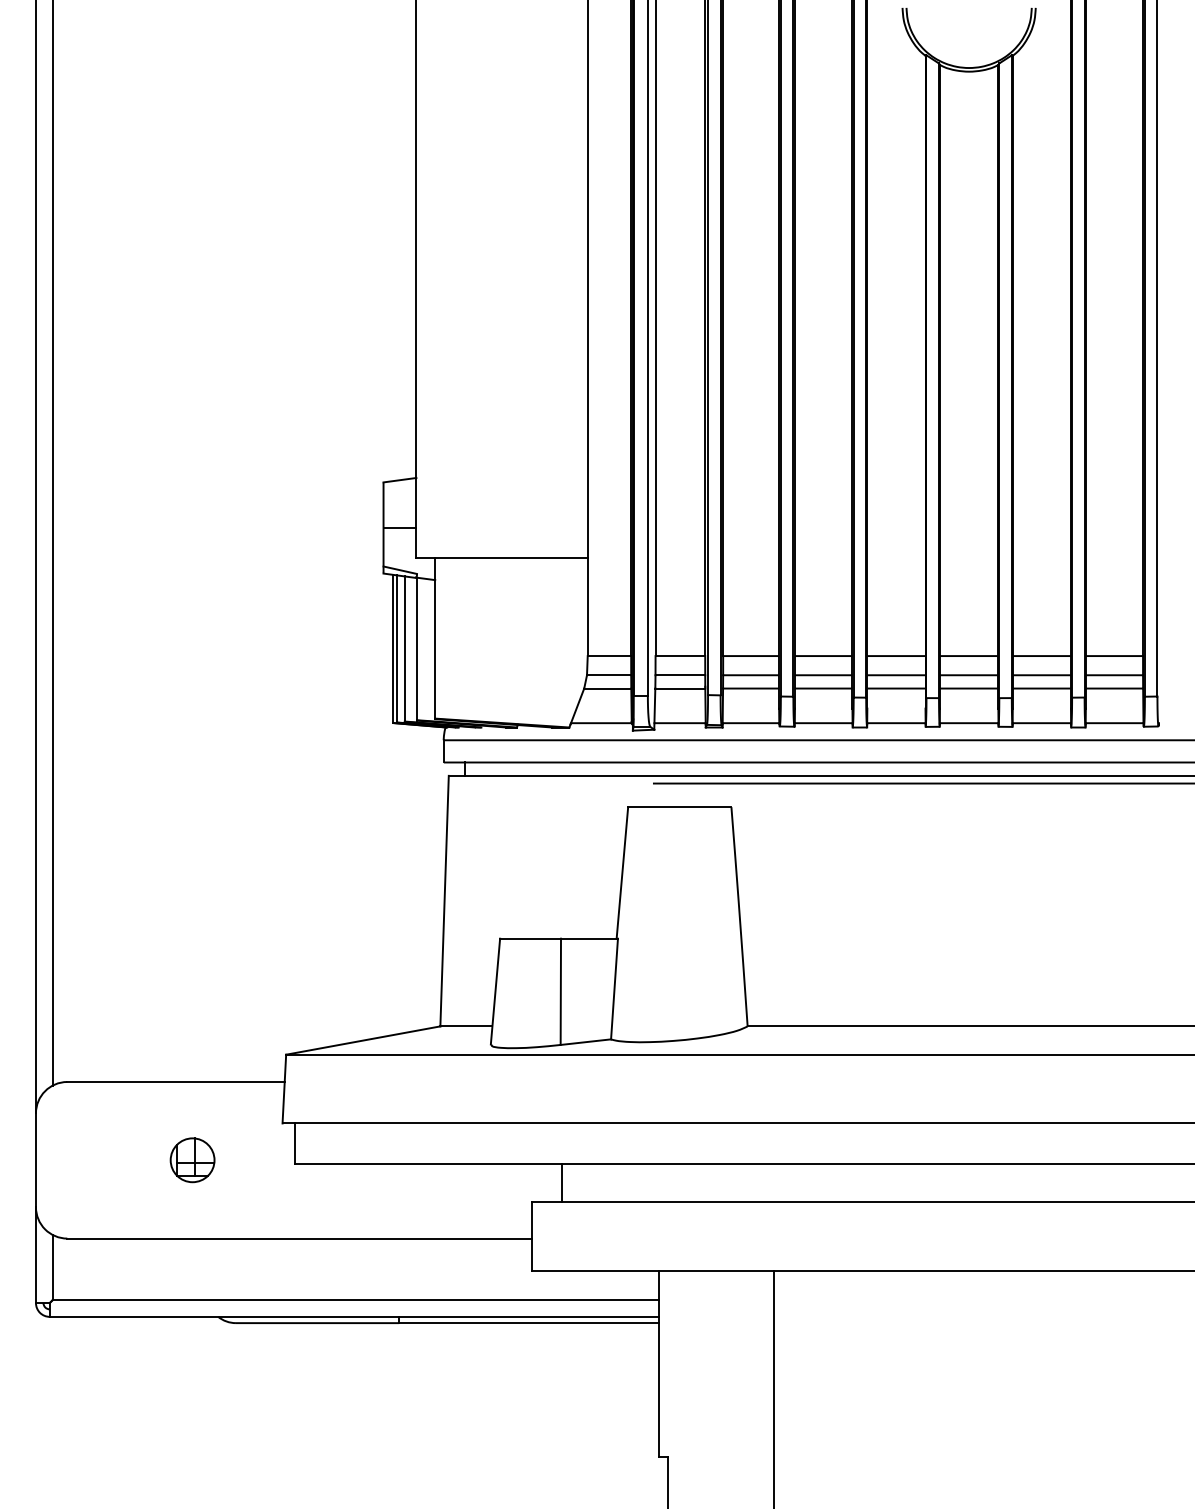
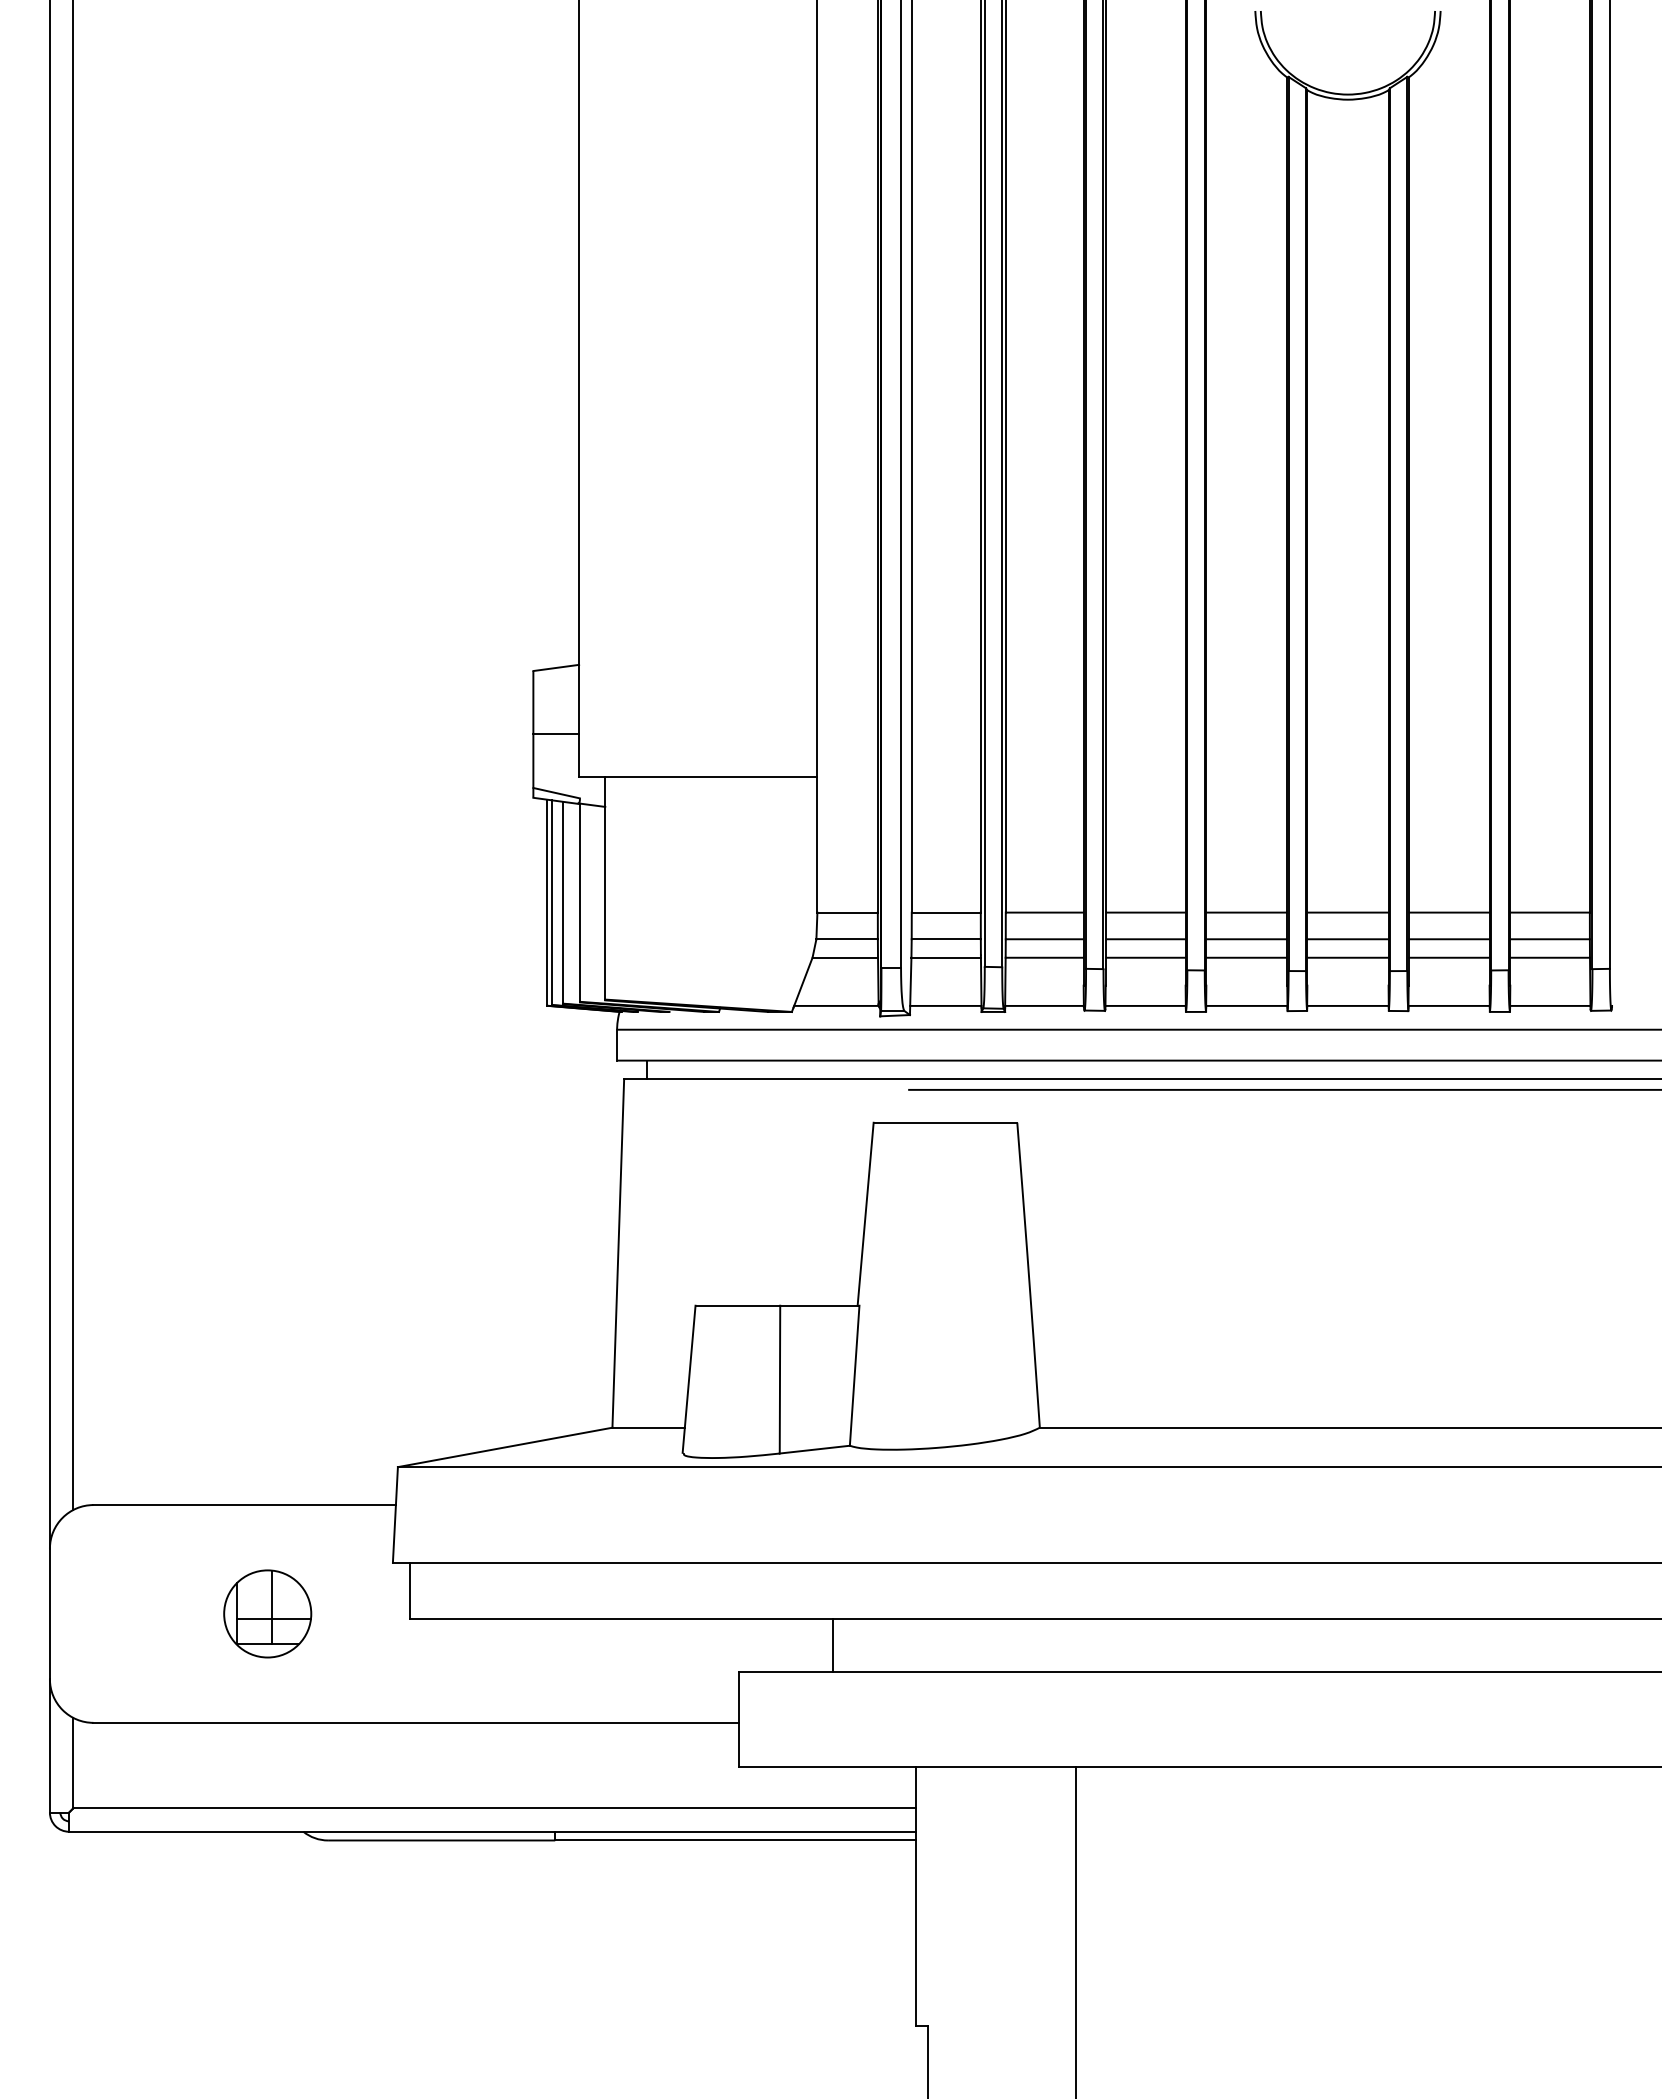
part: (192, 1159) -> (267, 1613), size x1.43
line: (561, 1182) -> (833, 1645), moved

